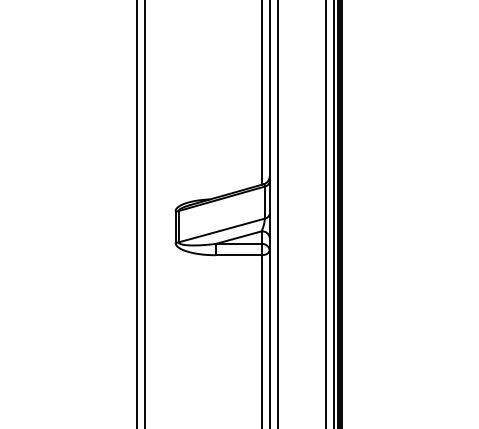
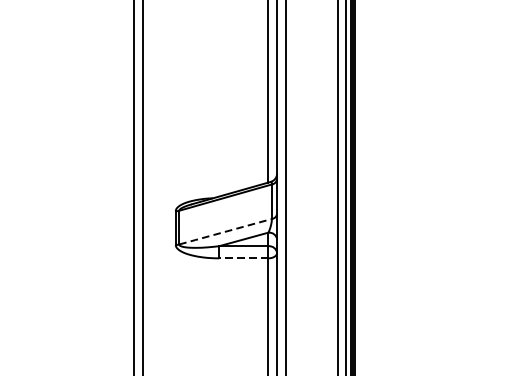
line: (222, 230) -> (226, 231), solid -> dashed
line: (238, 255) -> (243, 258), solid -> dashed

